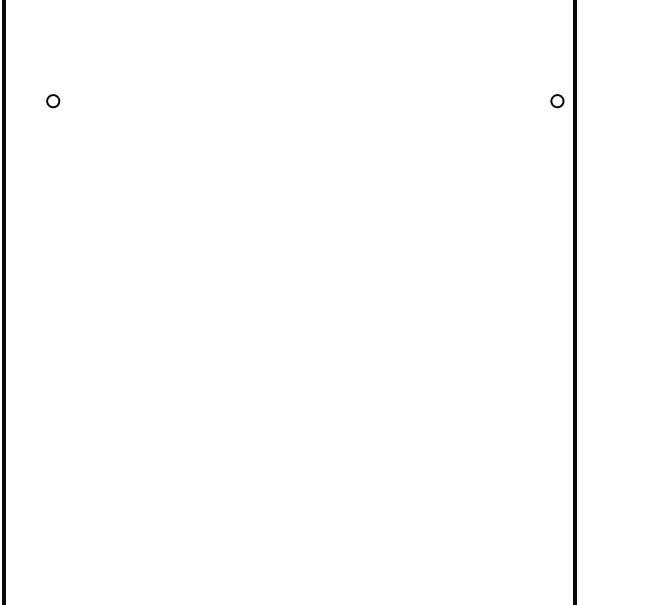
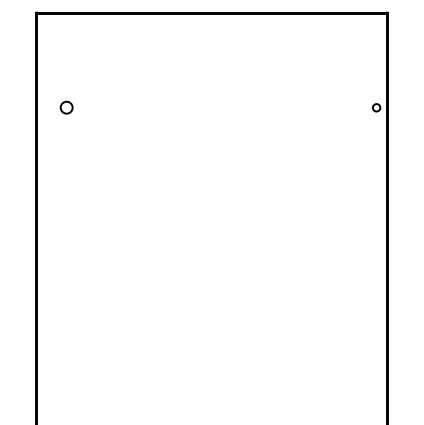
circle: (52, 100) -> (66, 107), size x1.6

